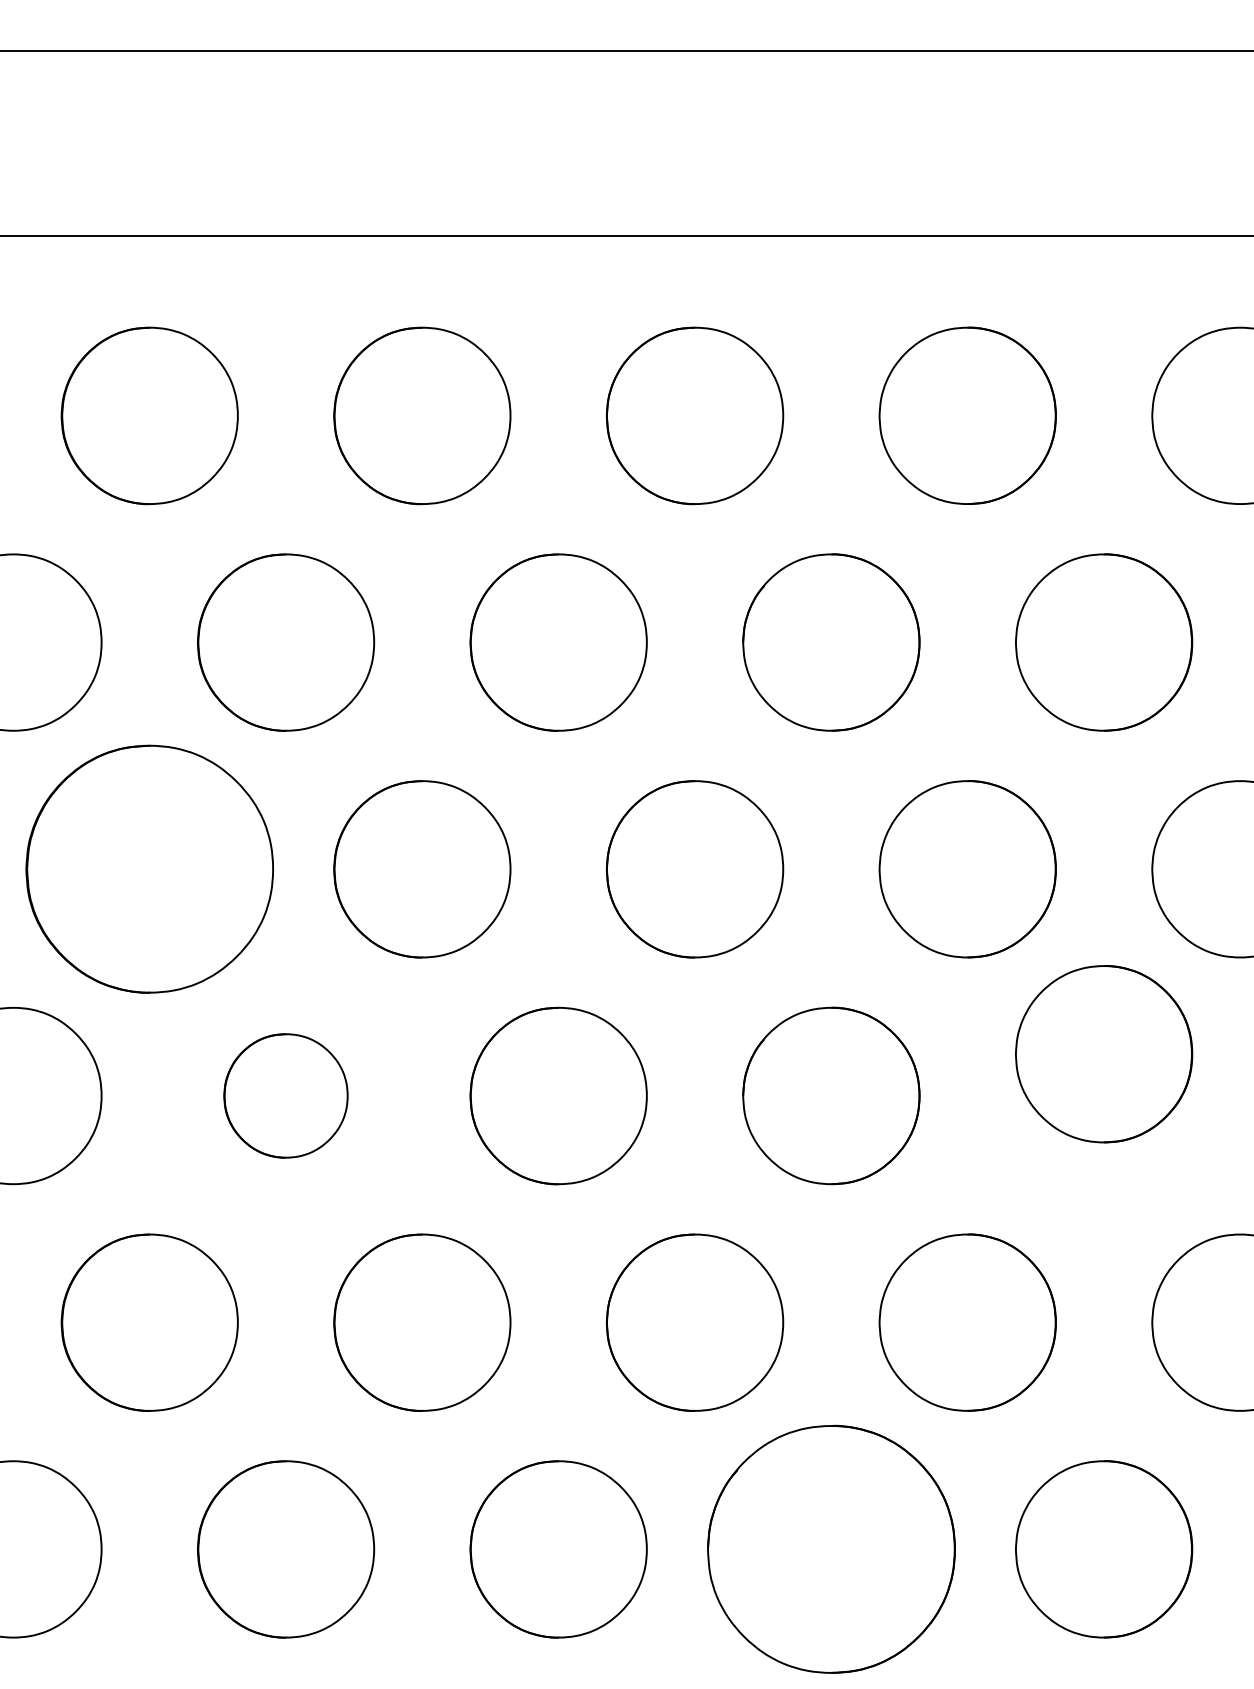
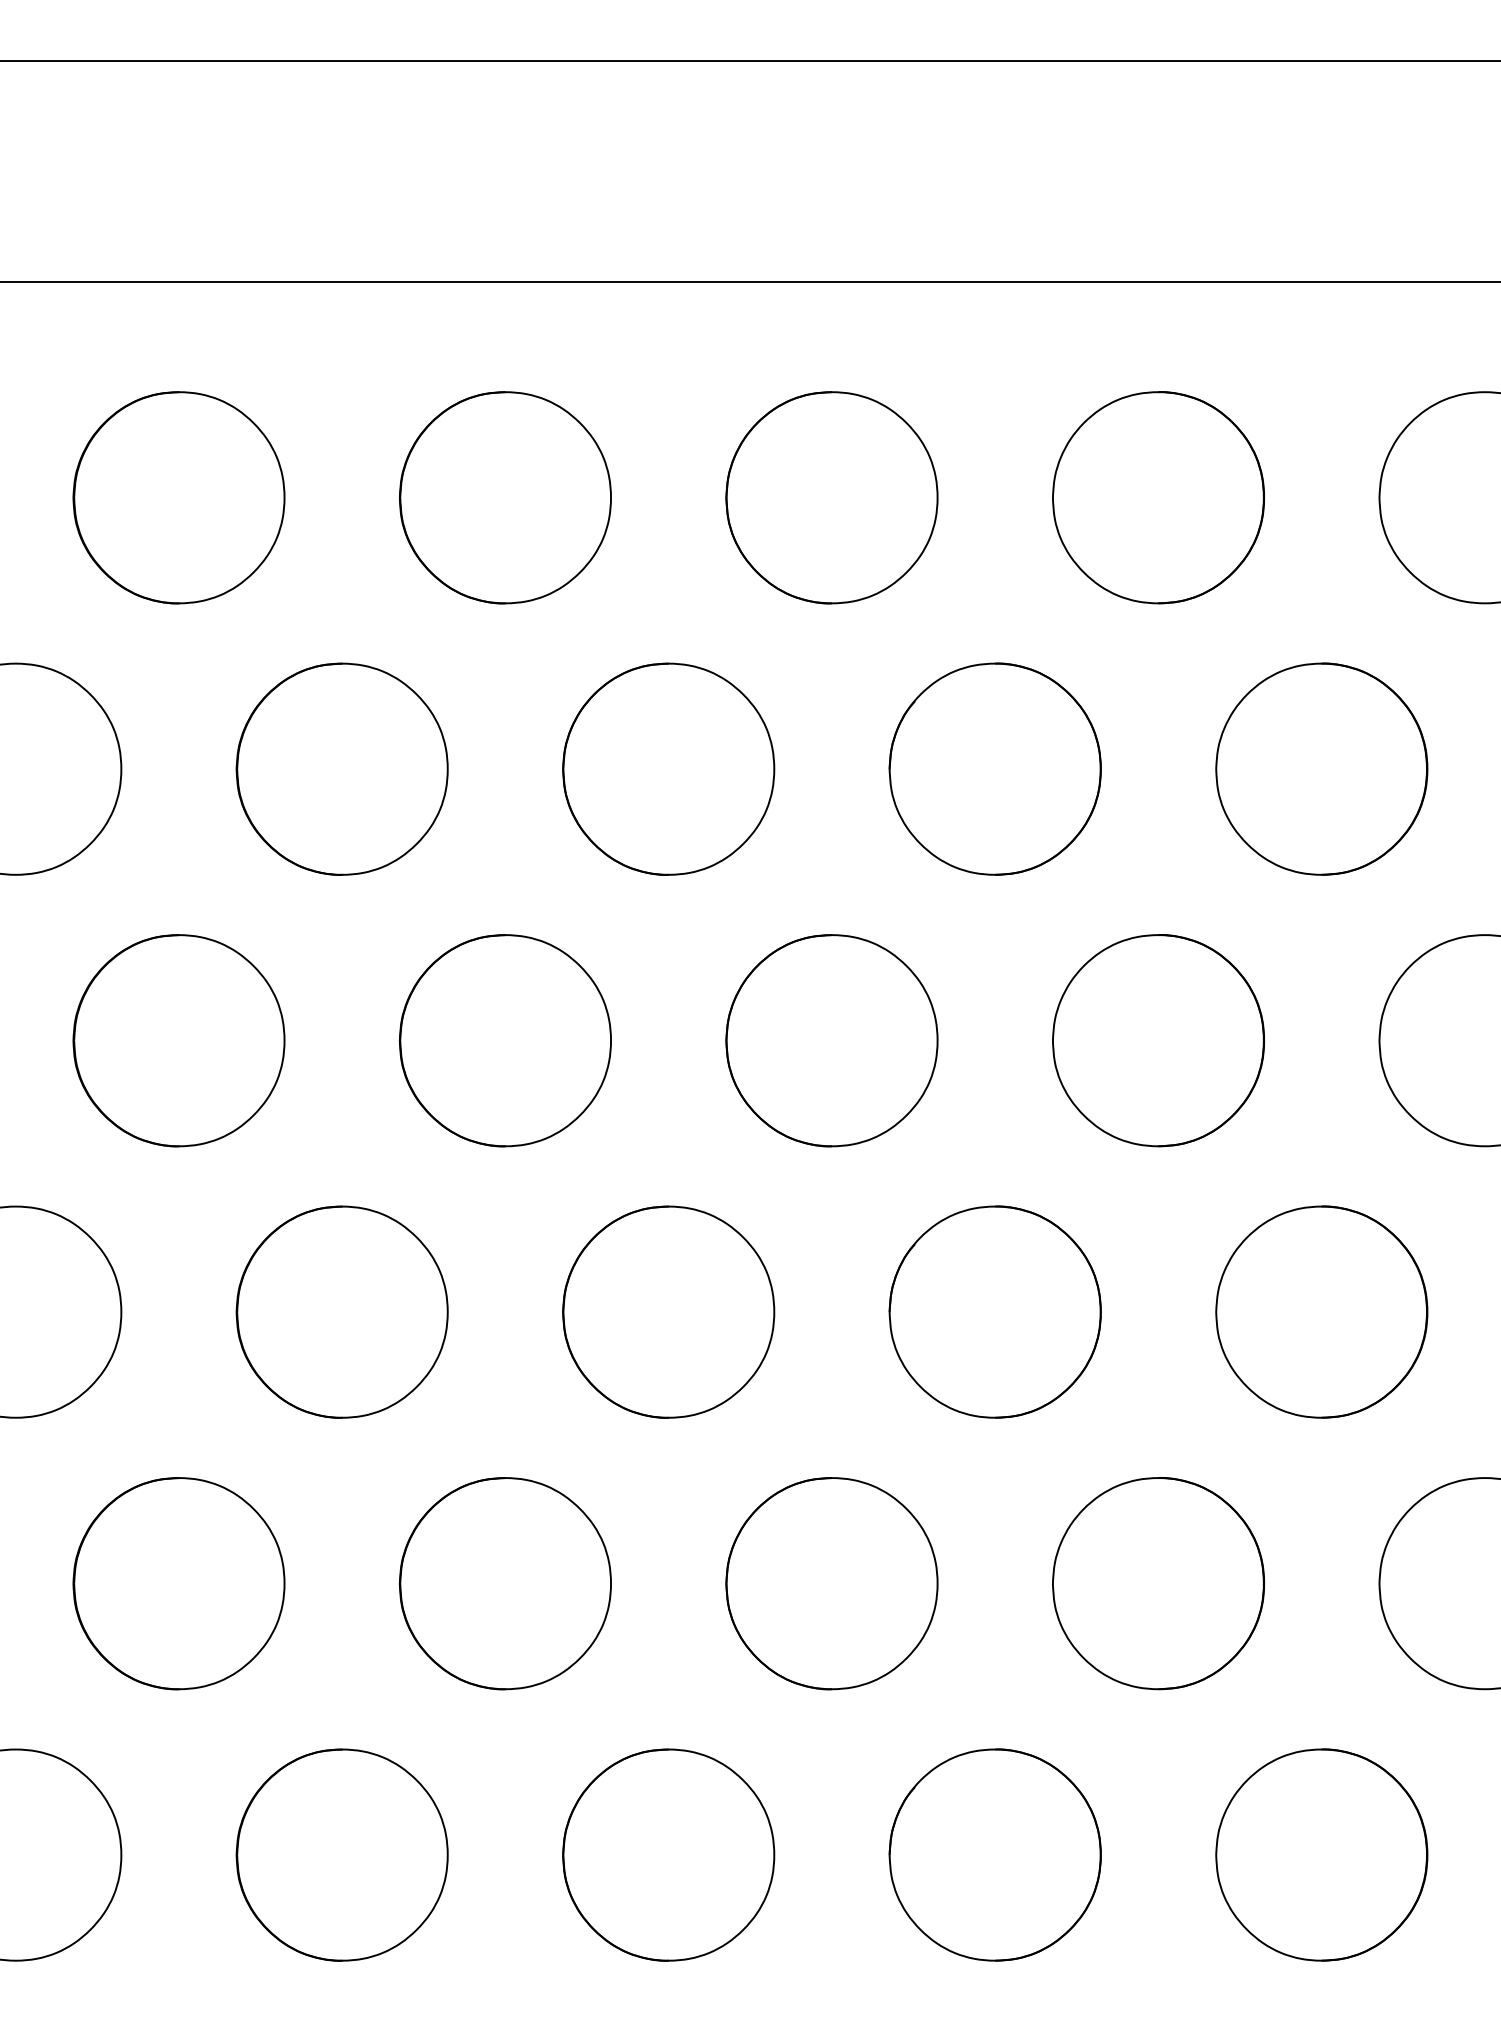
part: (149, 869) -> (178, 1040), size x0.71
part: (1103, 1053) -> (1321, 1311), moved
part: (285, 1095) -> (341, 1311), size x1.43
part: (830, 1548) -> (994, 1854), size x0.71

